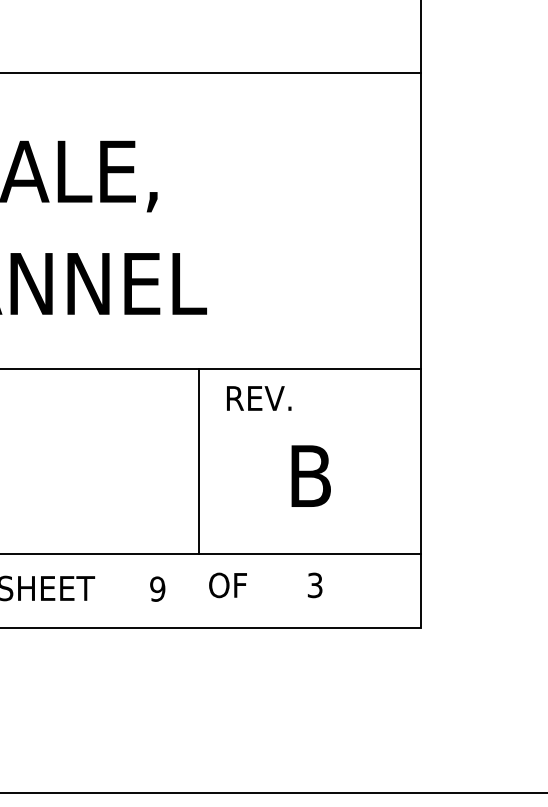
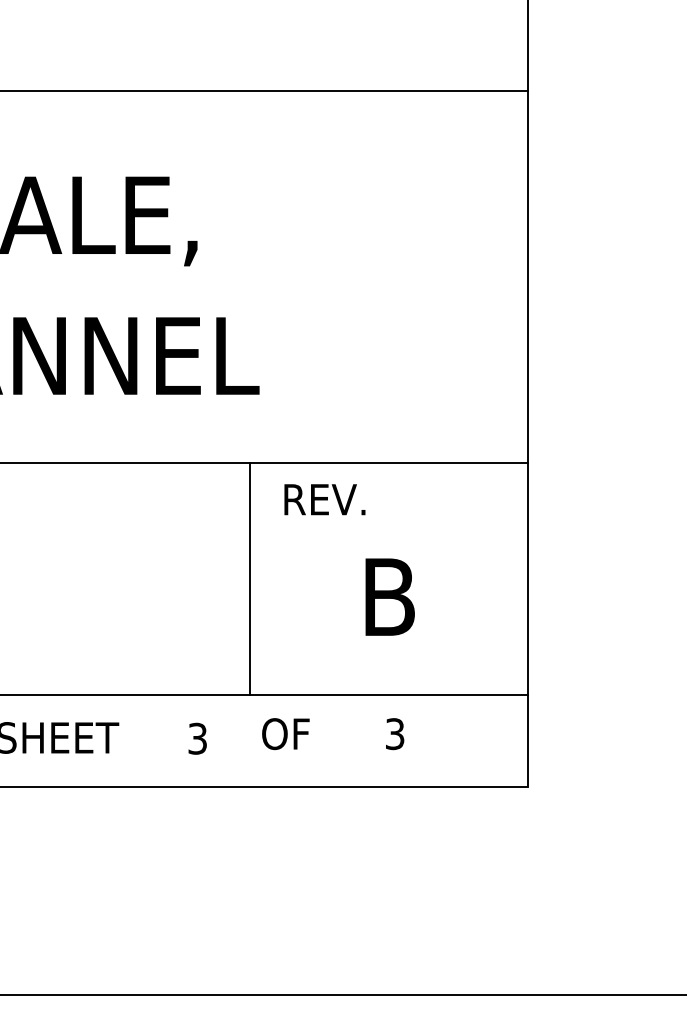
text: (157, 588) -> (197, 737), 9 -> 3

